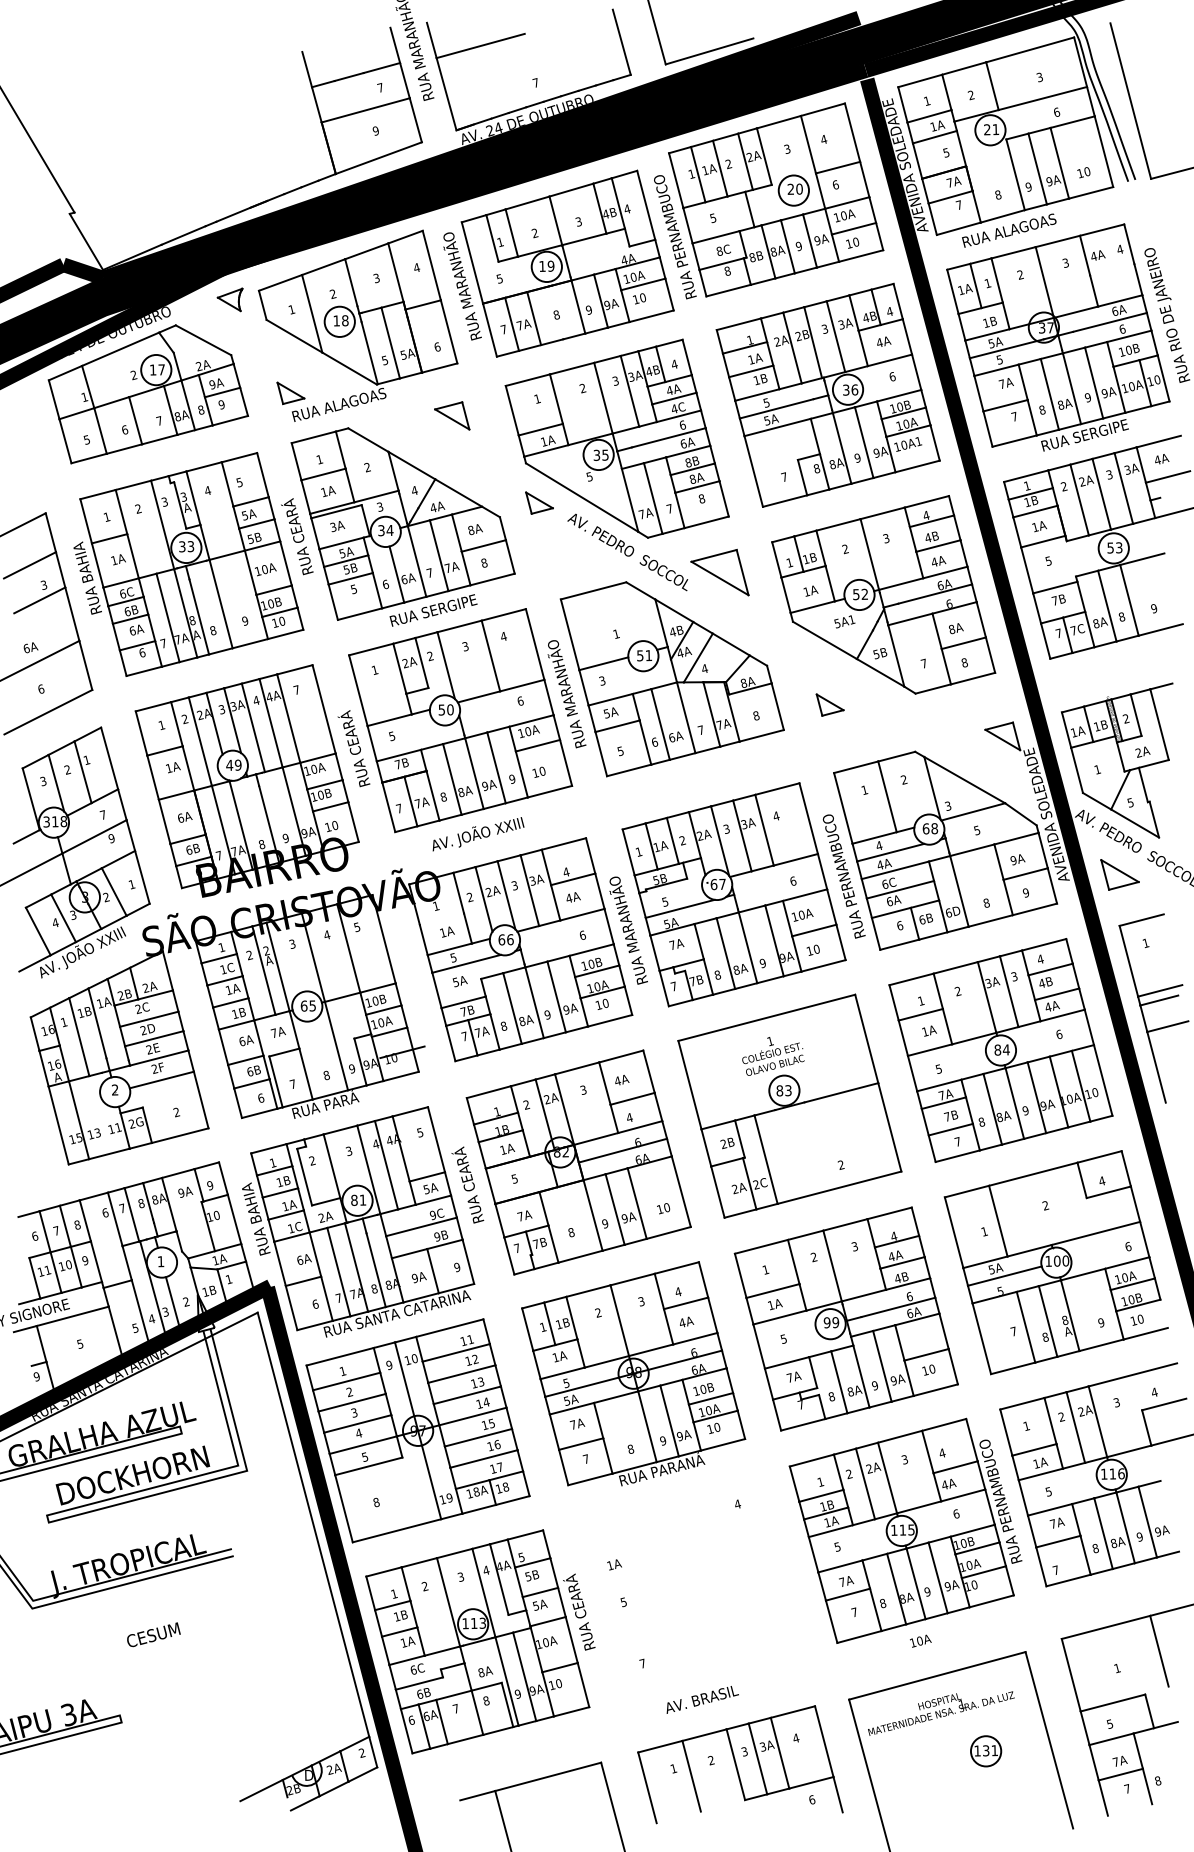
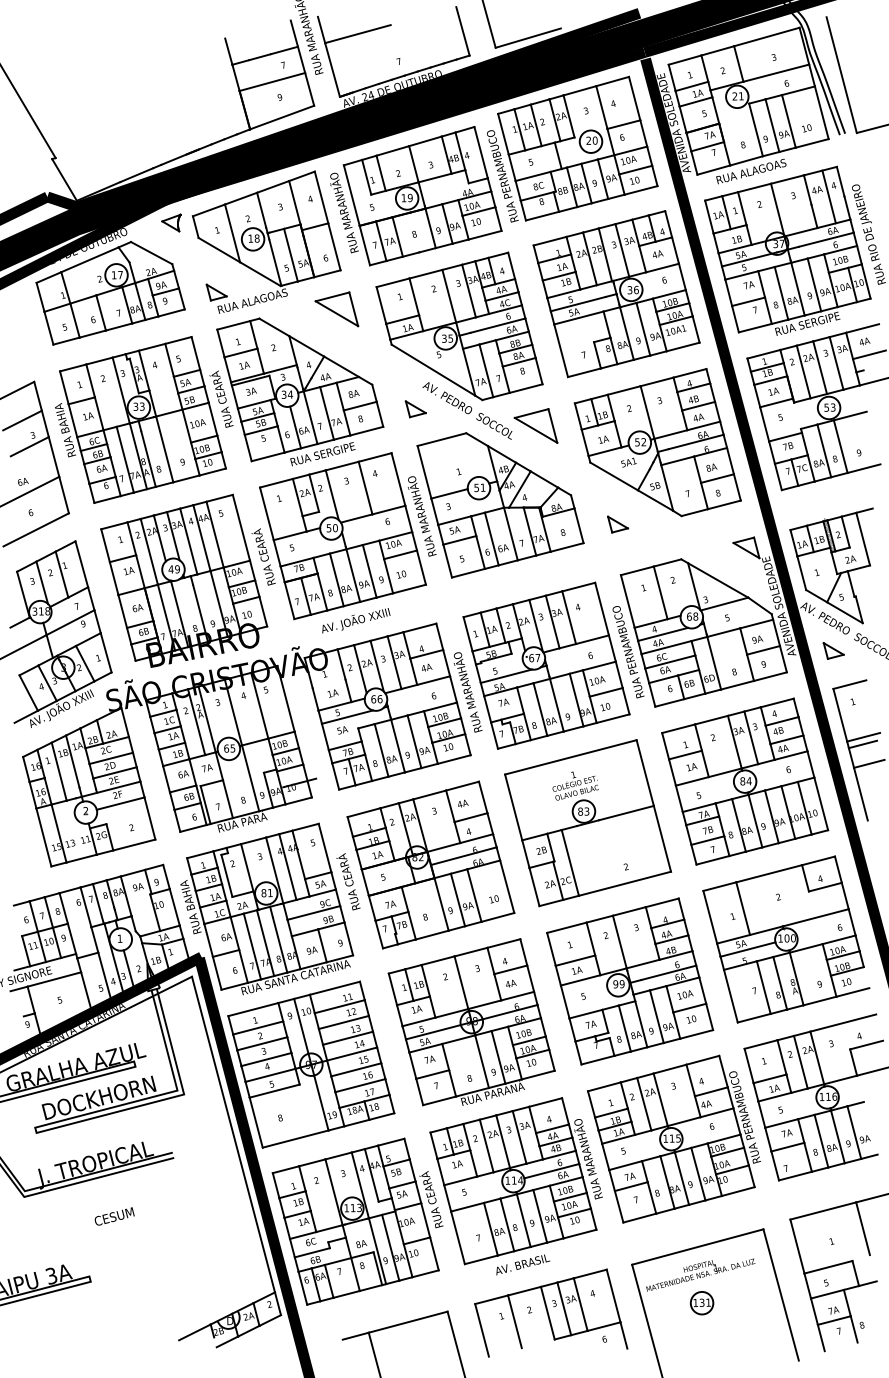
line: (1113, 264) -> (828, 196), added
part: (451, 415) -> (336, 309), size x1.67
part: (539, 502) -> (415, 408), moved
text: (296, 689) -> (220, 512), 7 -> 5
part: (1119, 874) -> (833, 650), size x0.71
part: (693, 1586) -> (516, 1180), added
text: (920, 1640) -> (685, 994), moved
part: (986, 1751) -> (702, 1303), moved

